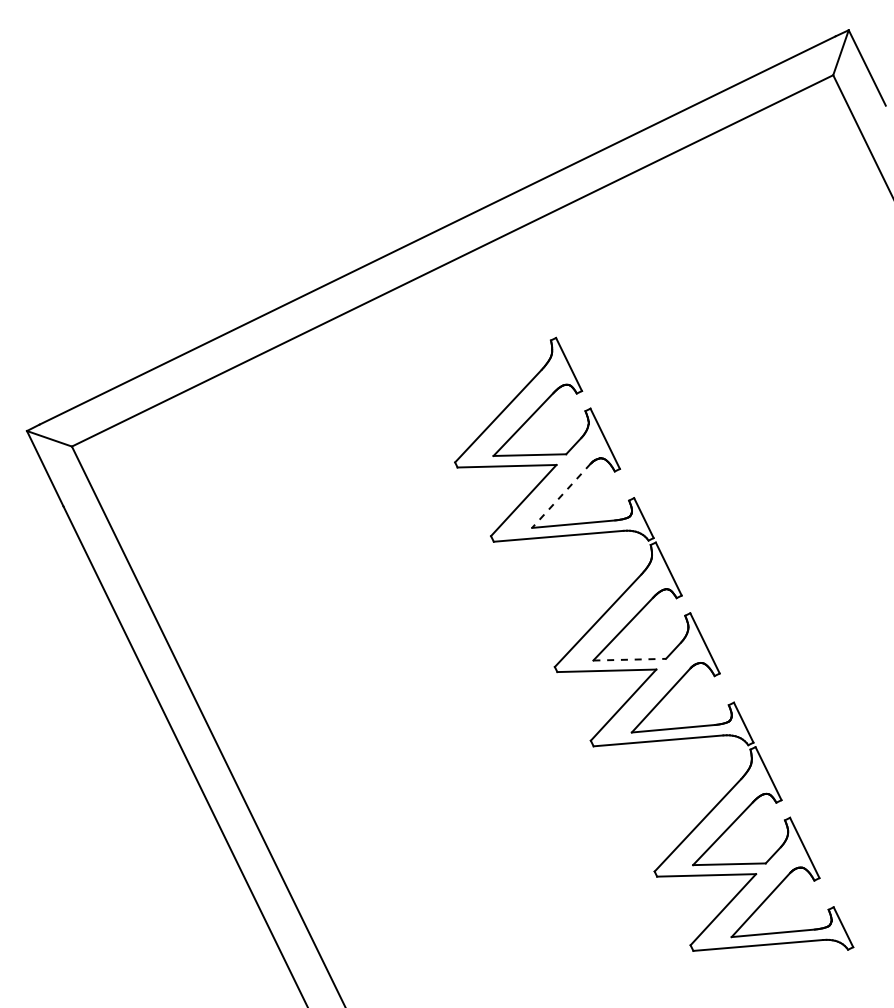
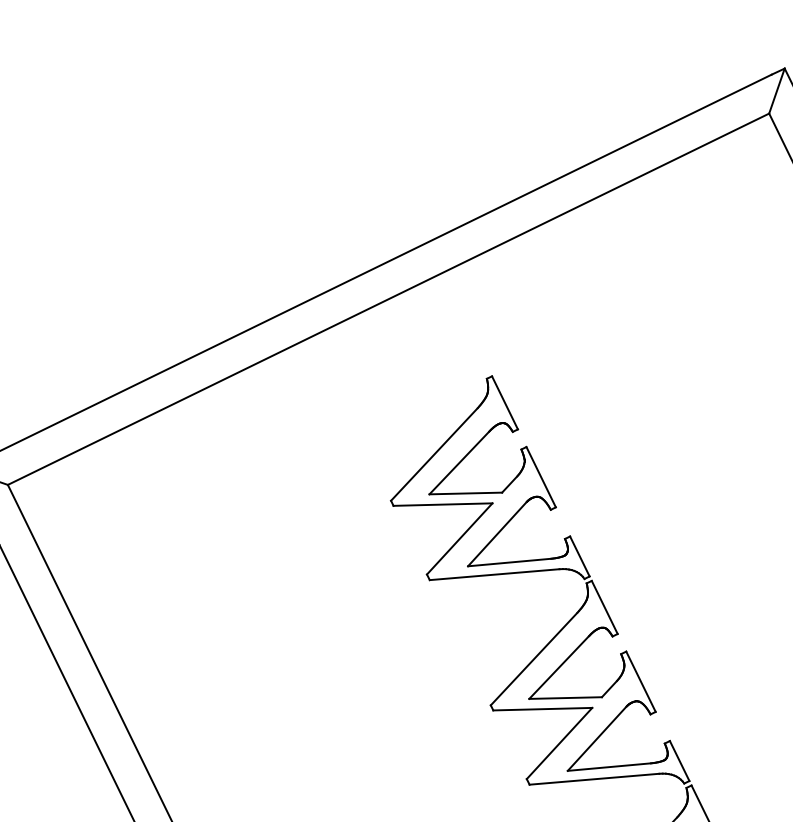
line: (561, 495) -> (497, 533), dashed -> solid
line: (630, 659) -> (566, 697), dashed -> solid

